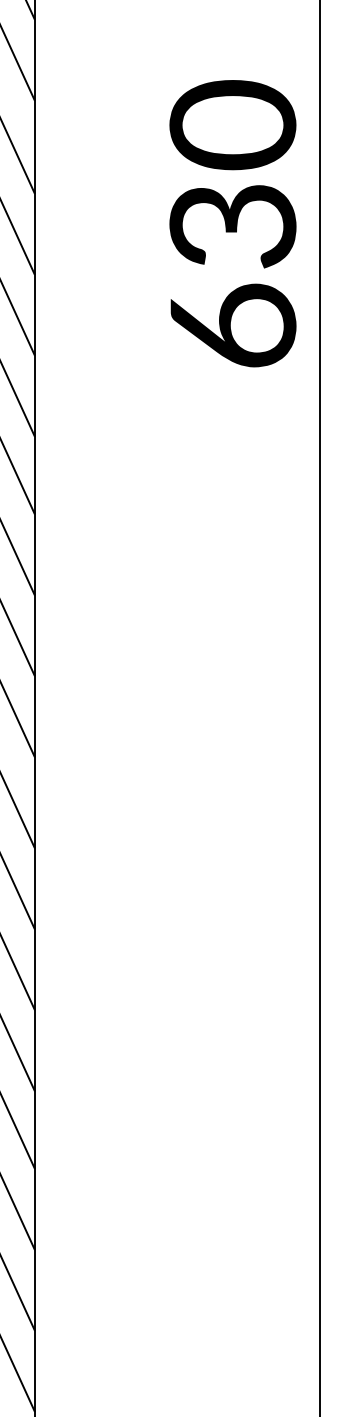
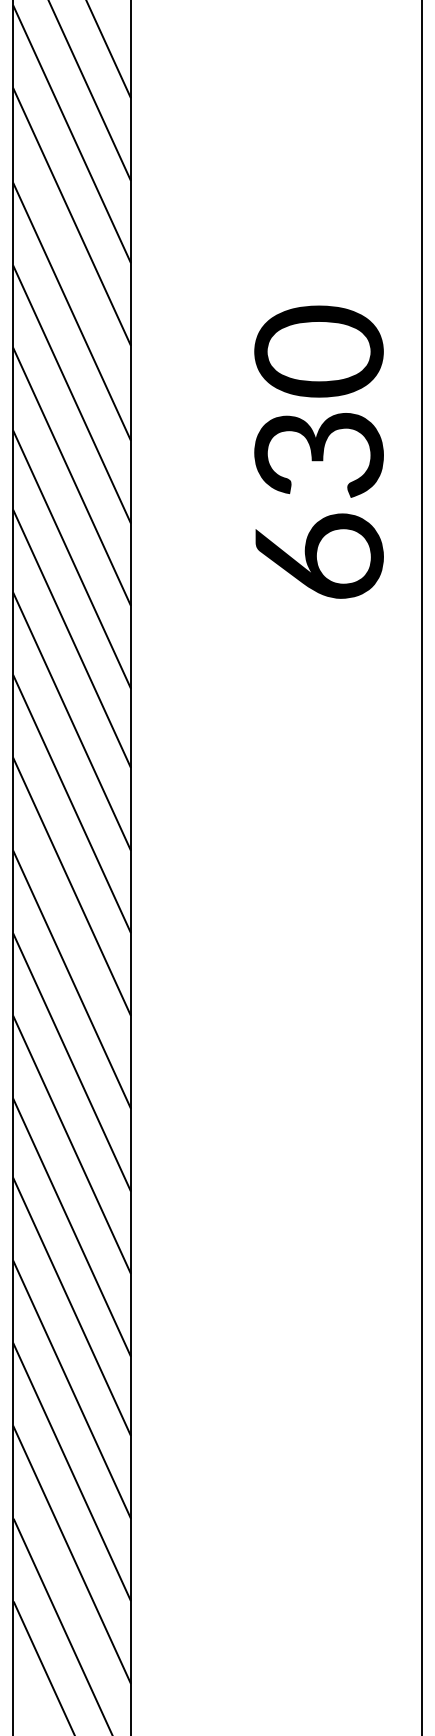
text: (232, 222) -> (318, 451), moved

